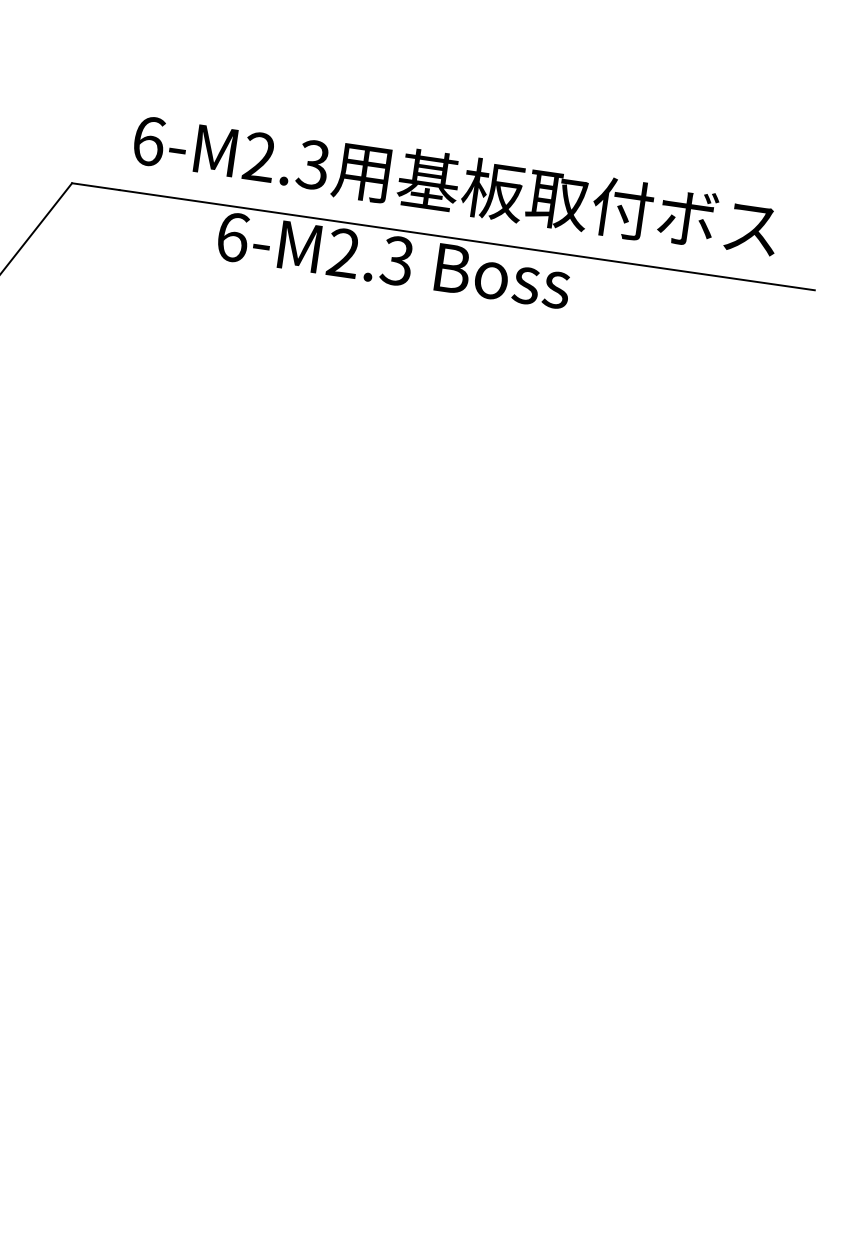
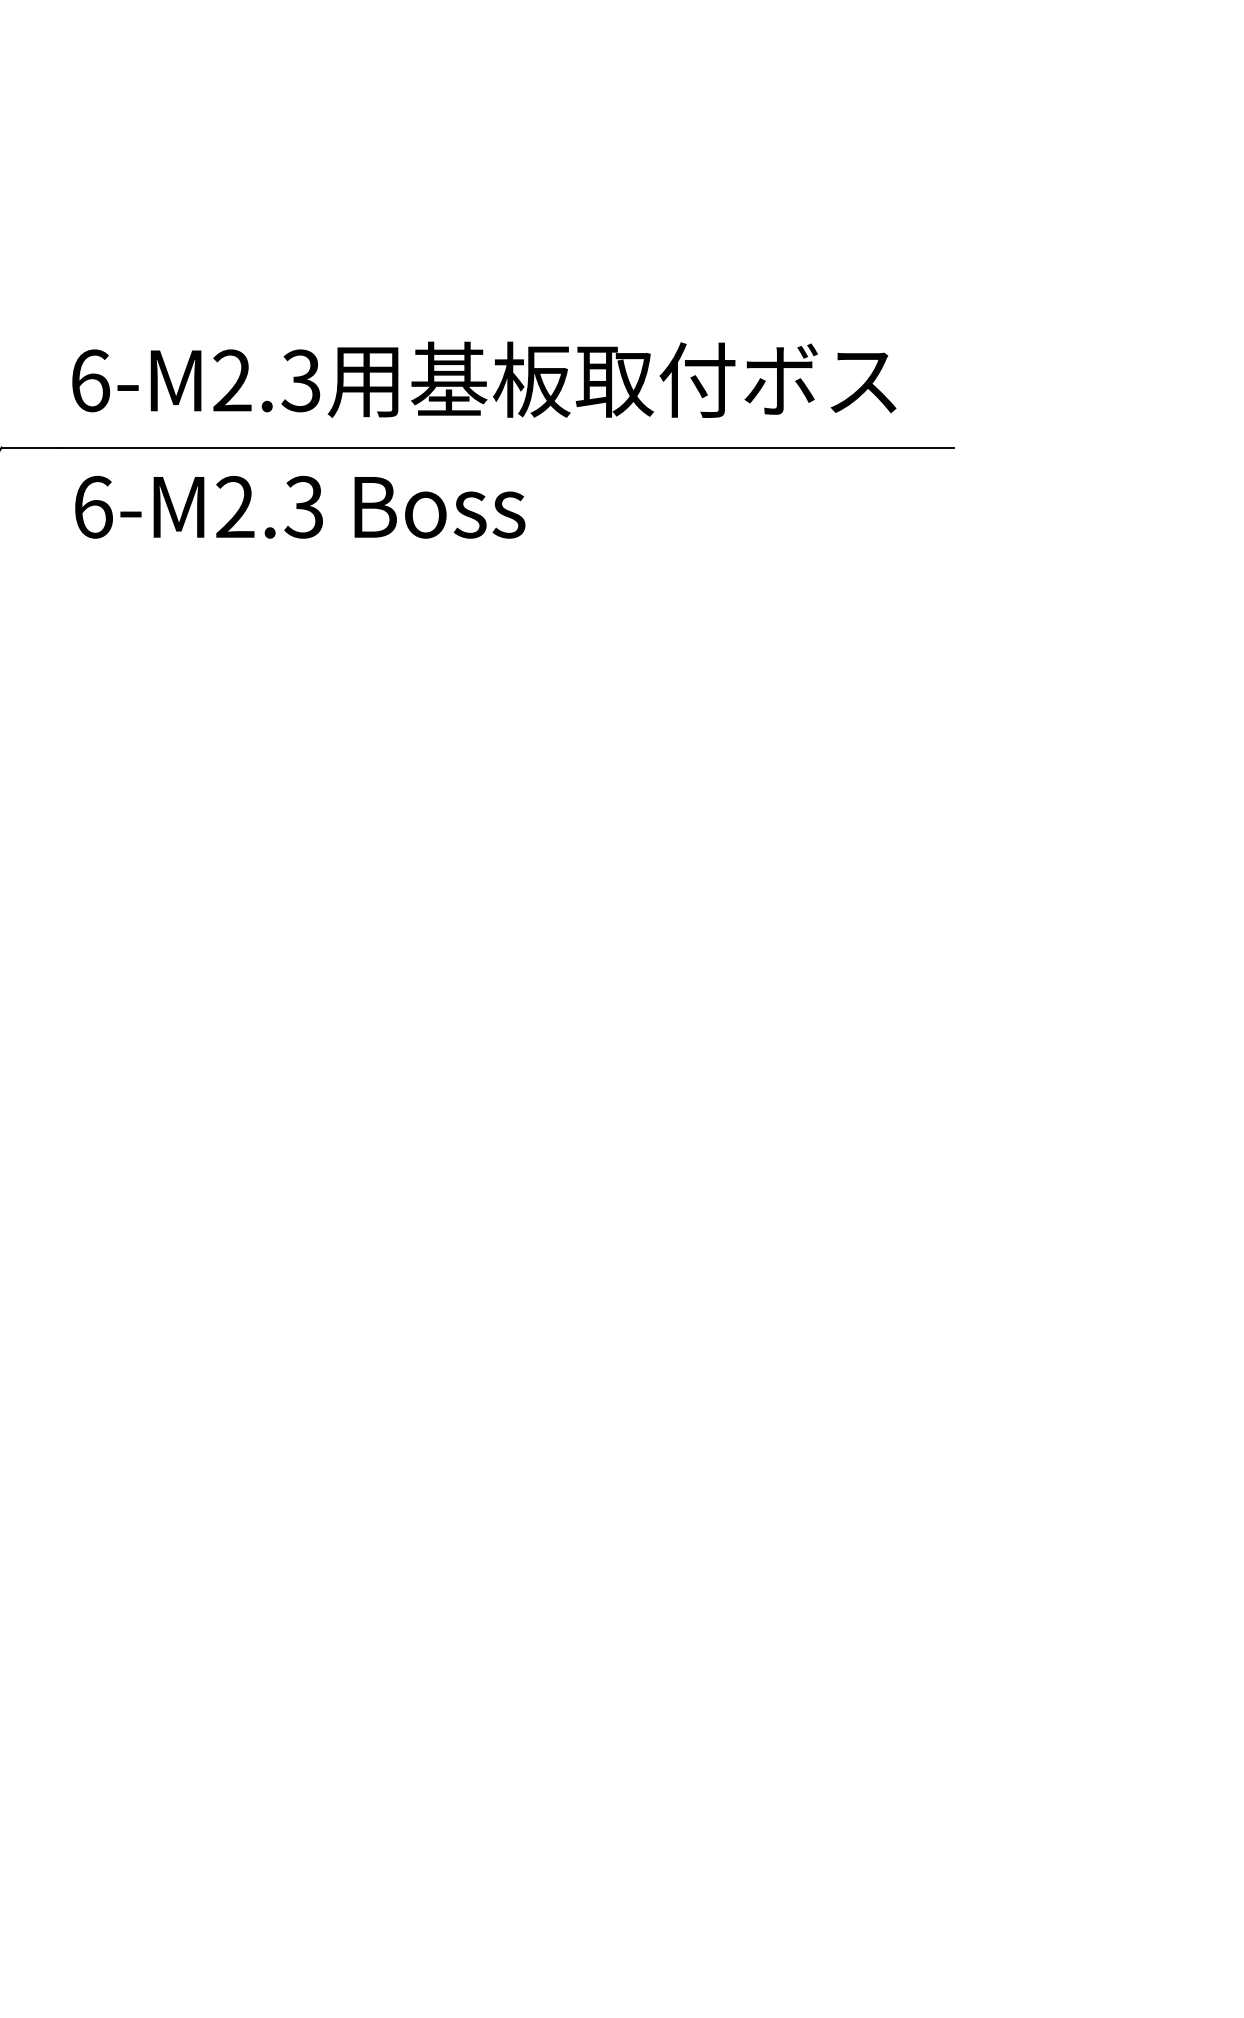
text: (394, 259) -> (300, 506), moved

